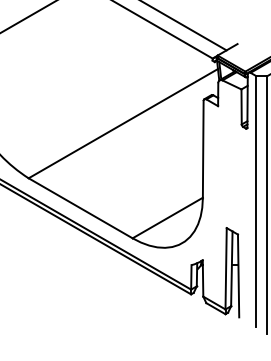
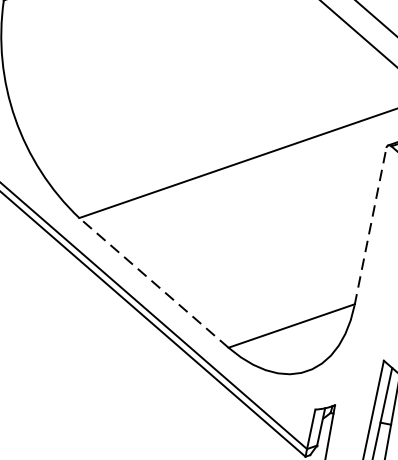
line: (203, 149) -> (371, 226), solid -> dashed
line: (80, 208) -> (153, 283), solid -> dashed

